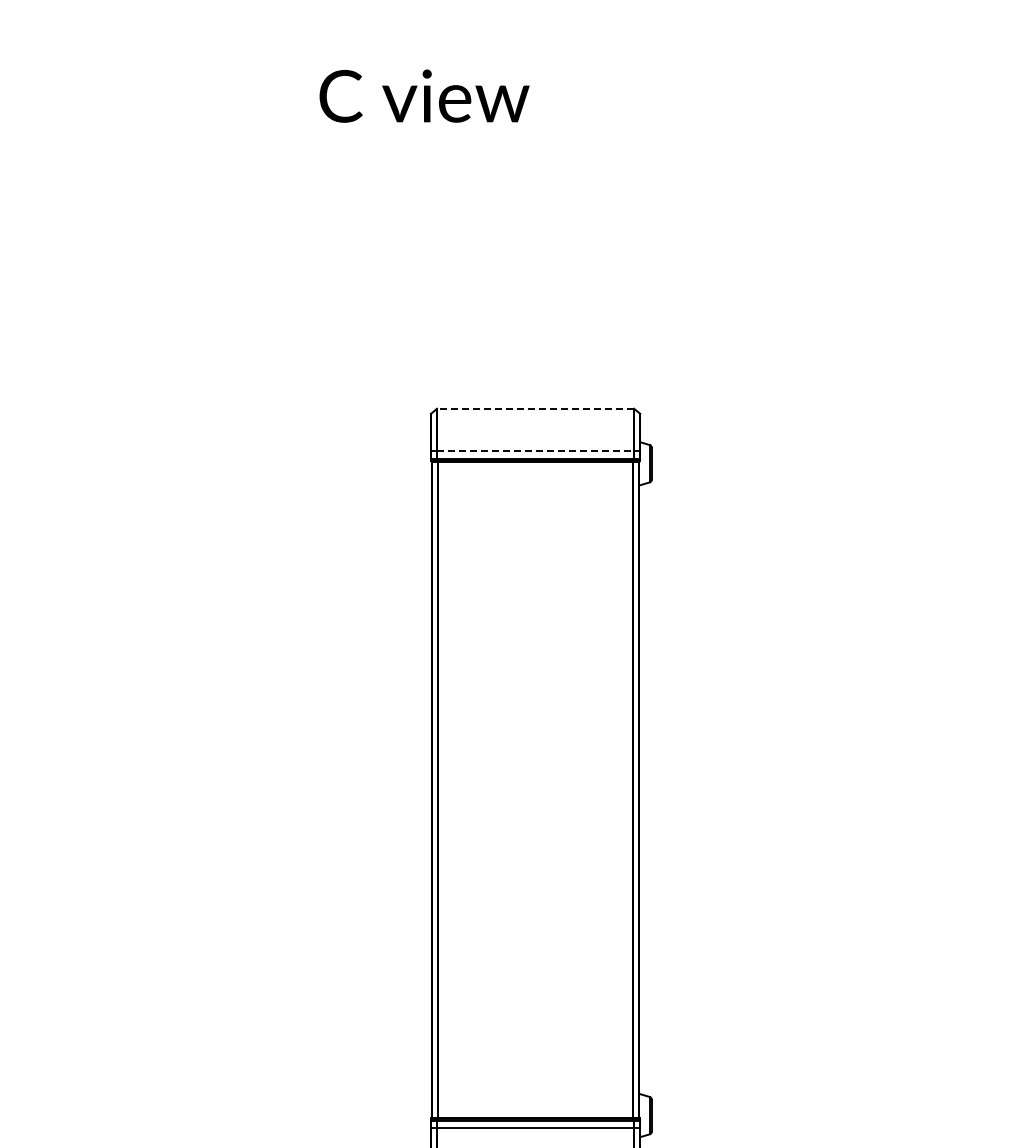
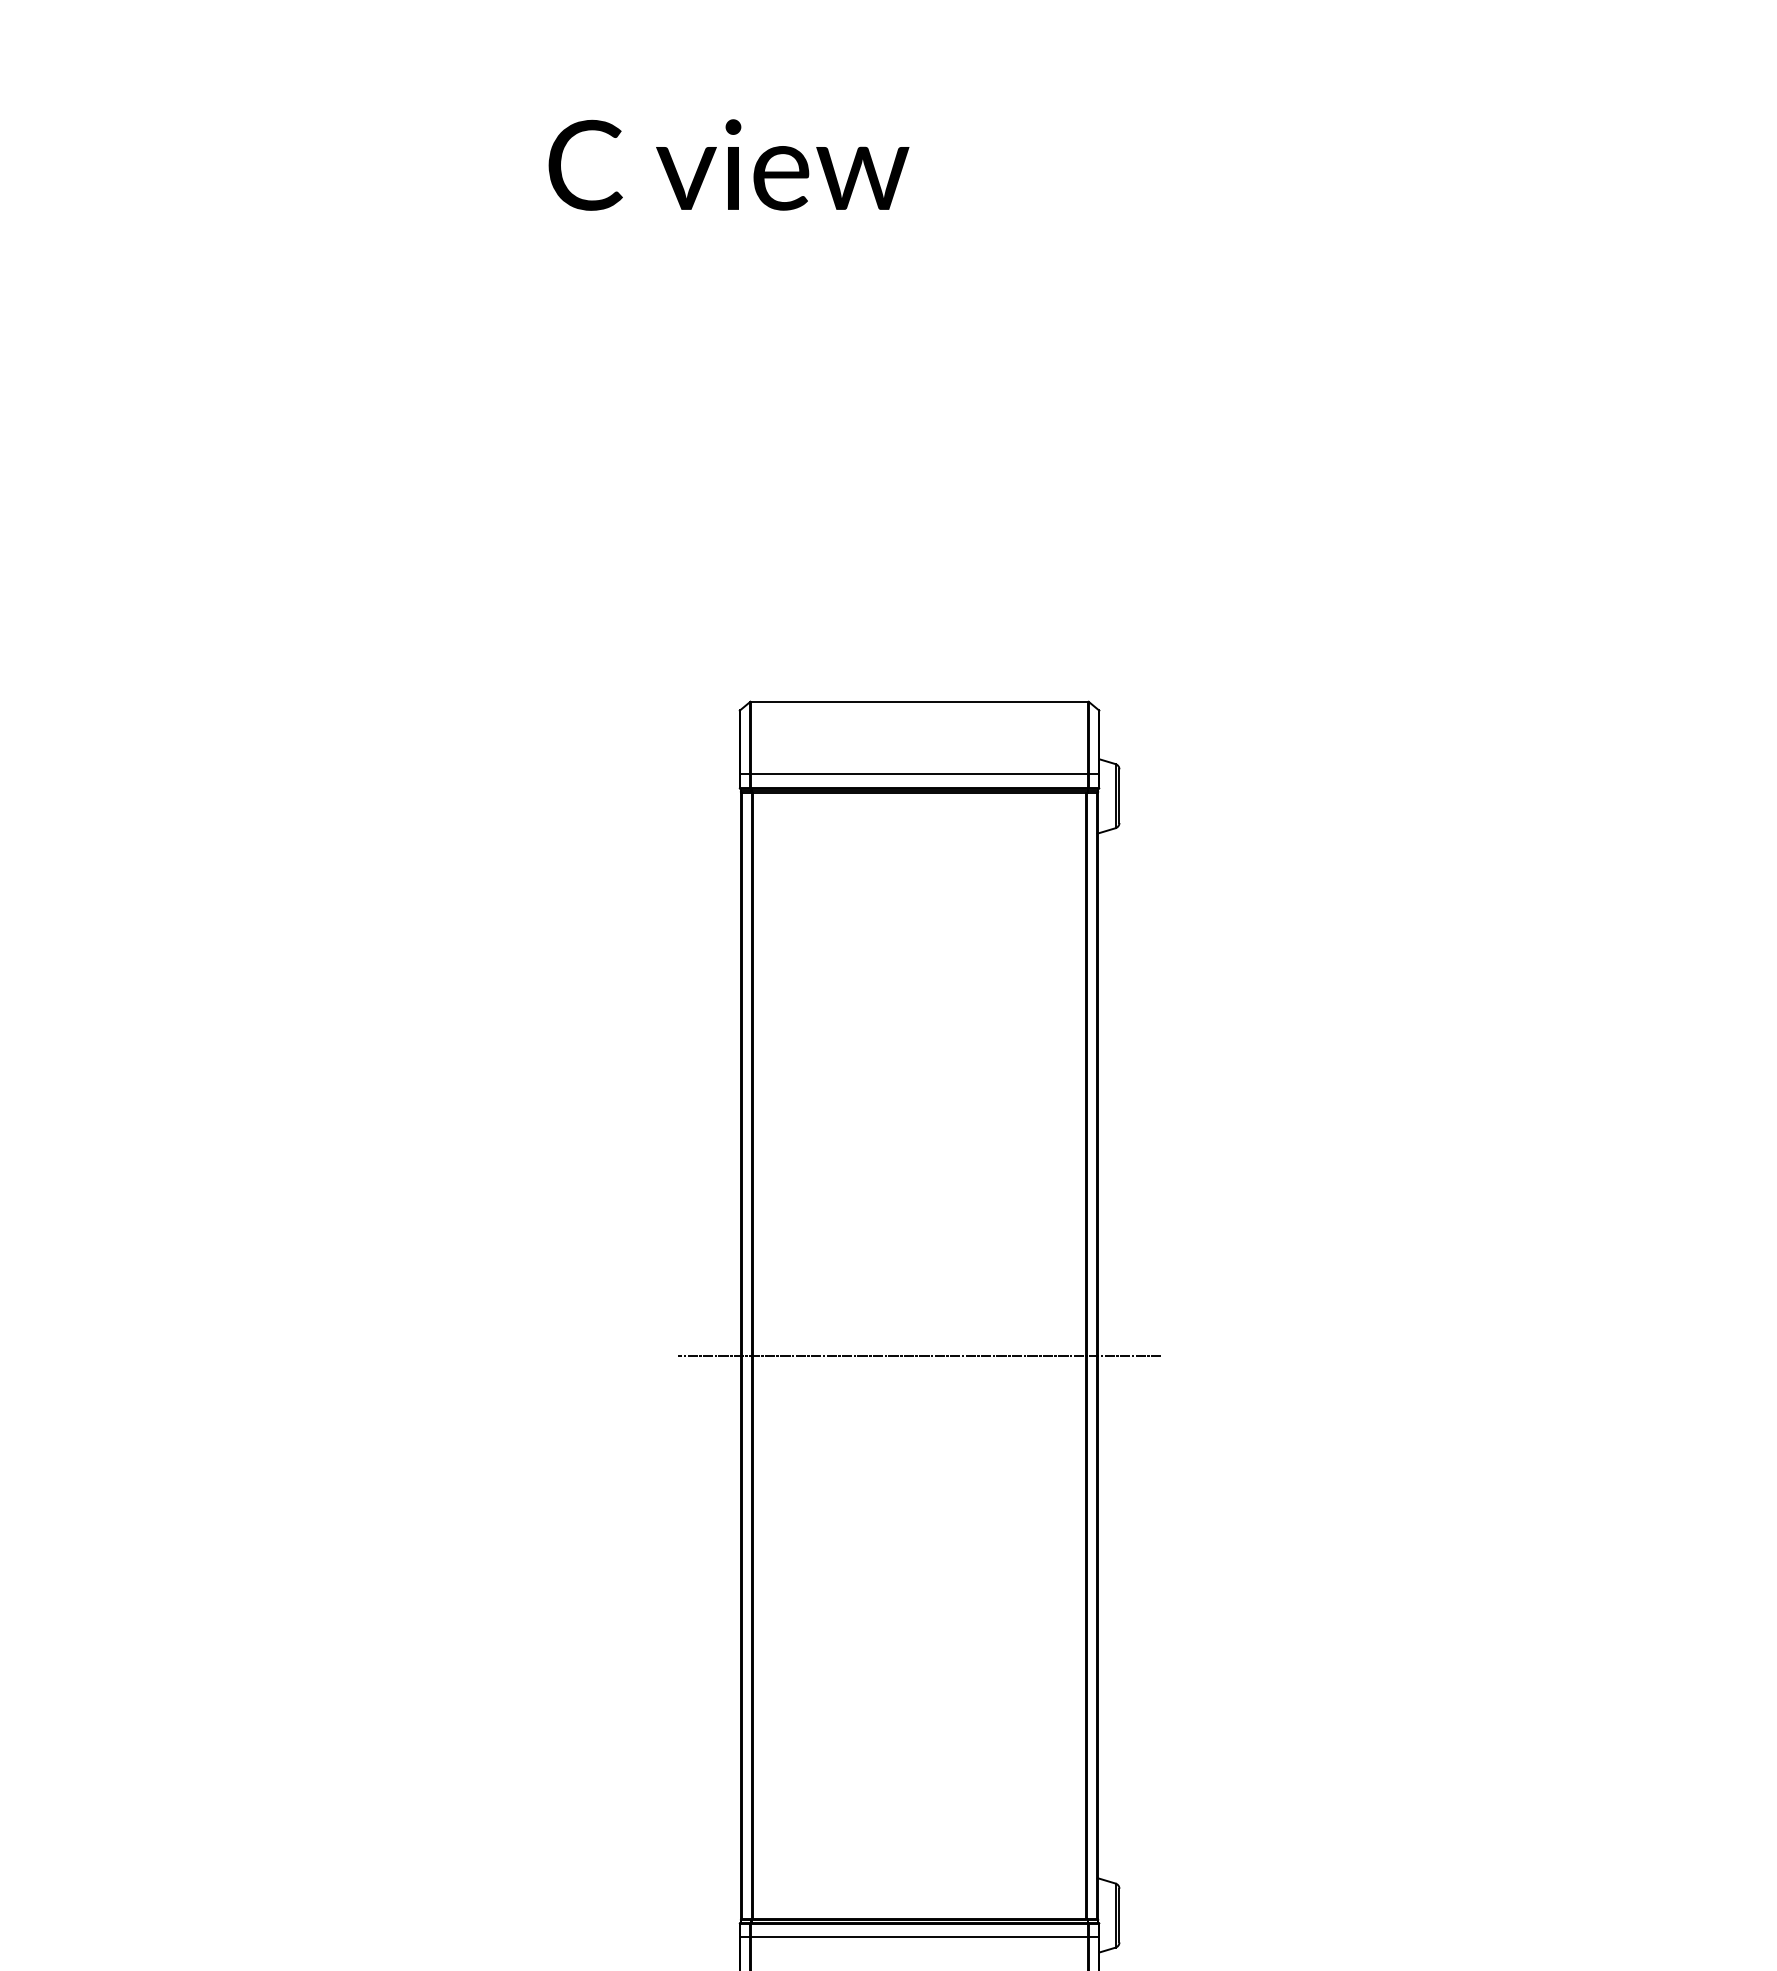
line: (535, 408) -> (919, 701), dashed -> solid
line: (536, 451) -> (921, 775), dashed -> solid
line: (535, 789) -> (919, 1355), added

